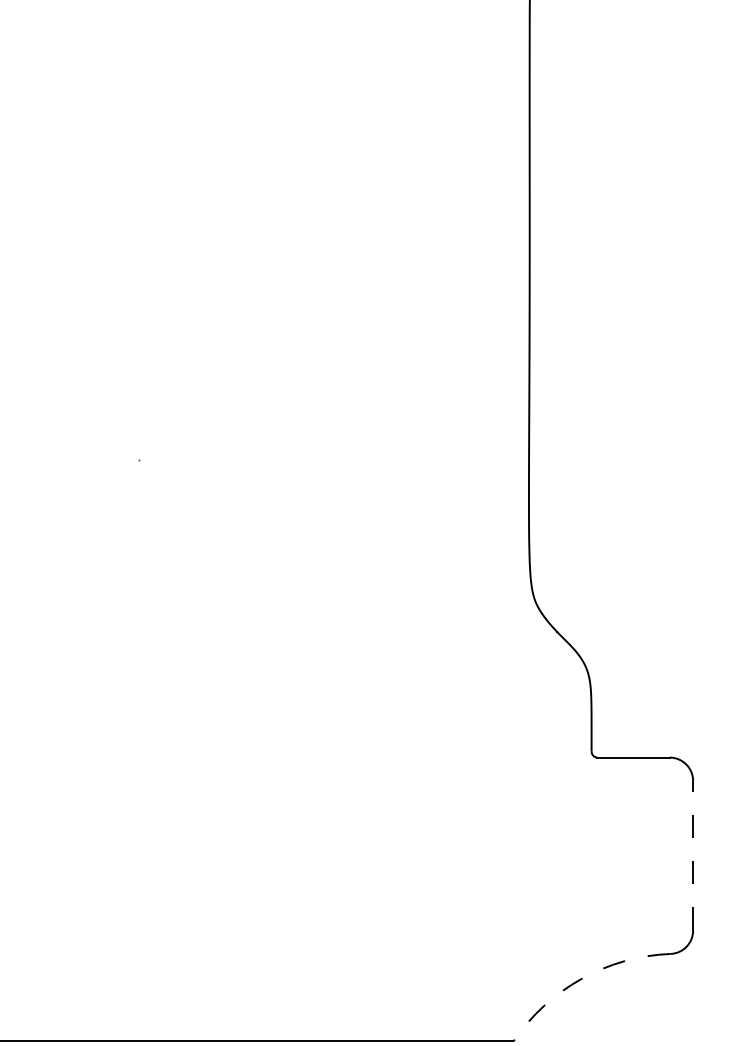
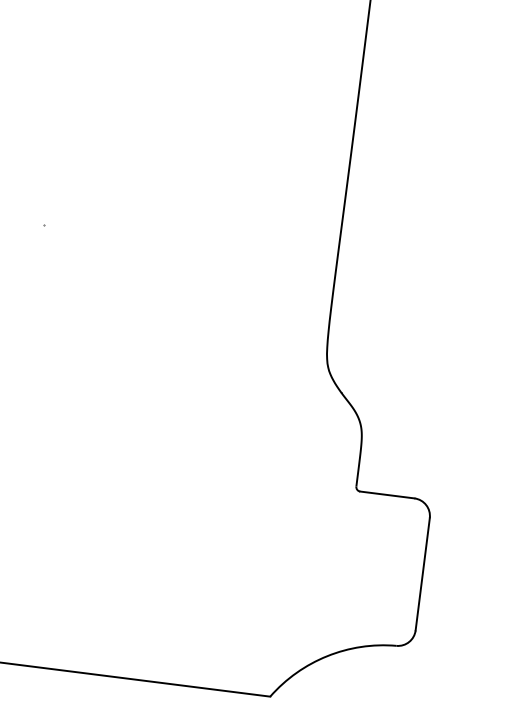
line: (693, 855) -> (423, 574), dashed -> solid
arc: (581, 978) -> (327, 655), dashed -> solid

